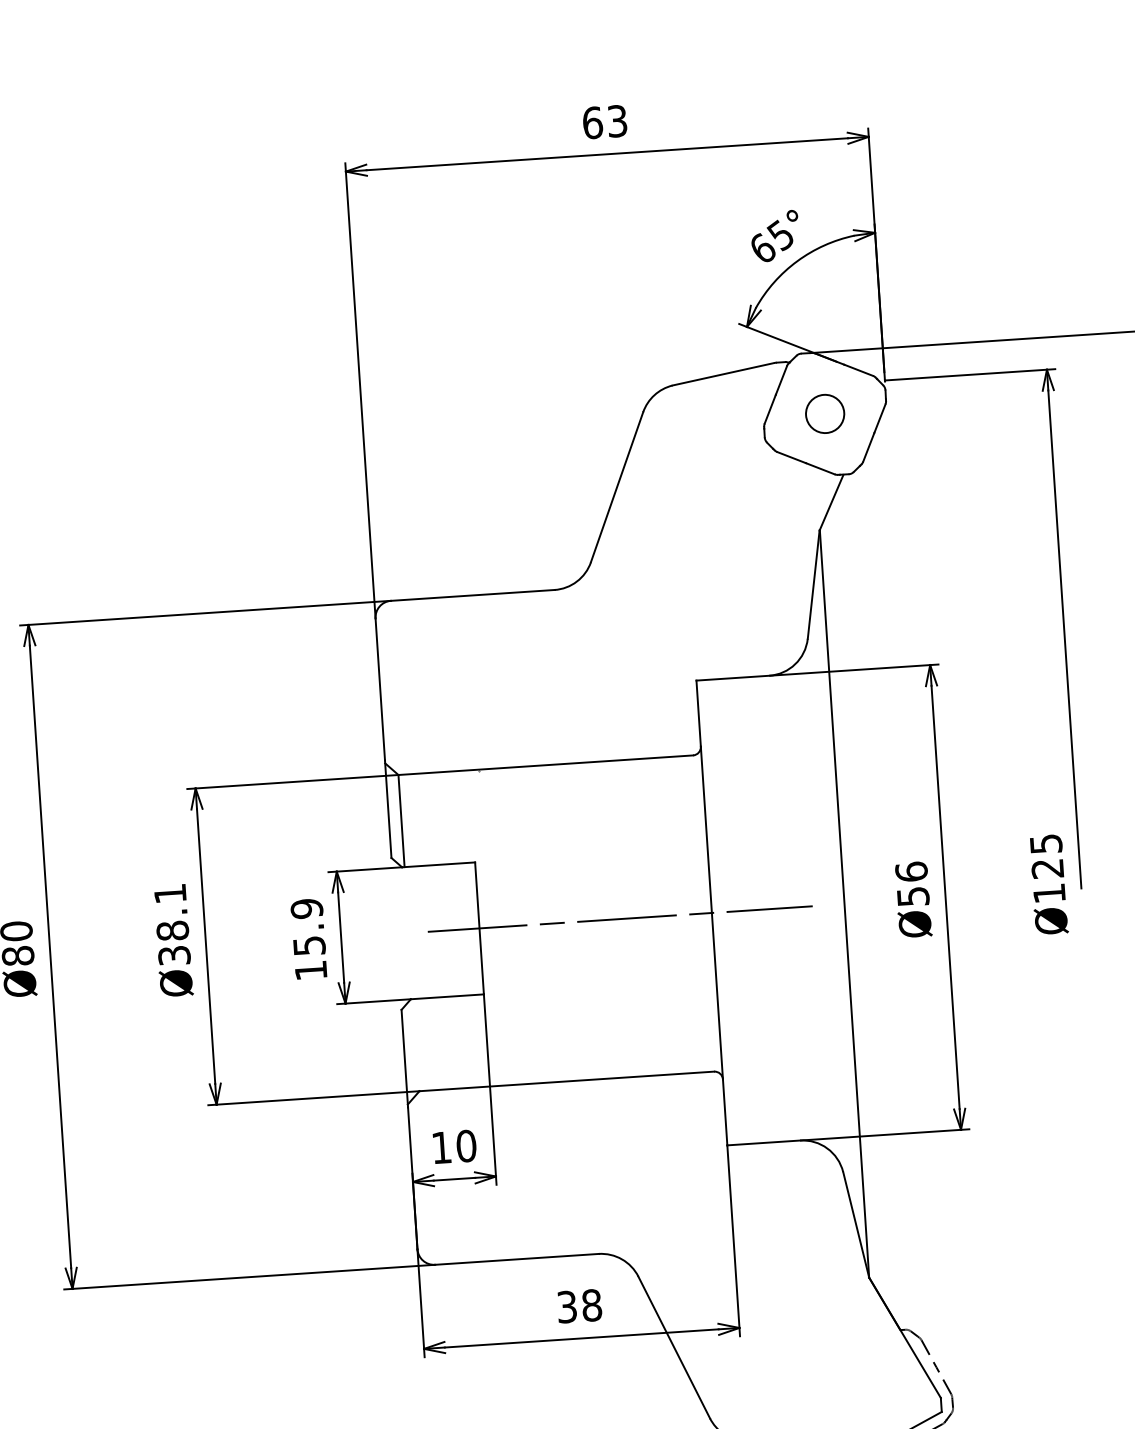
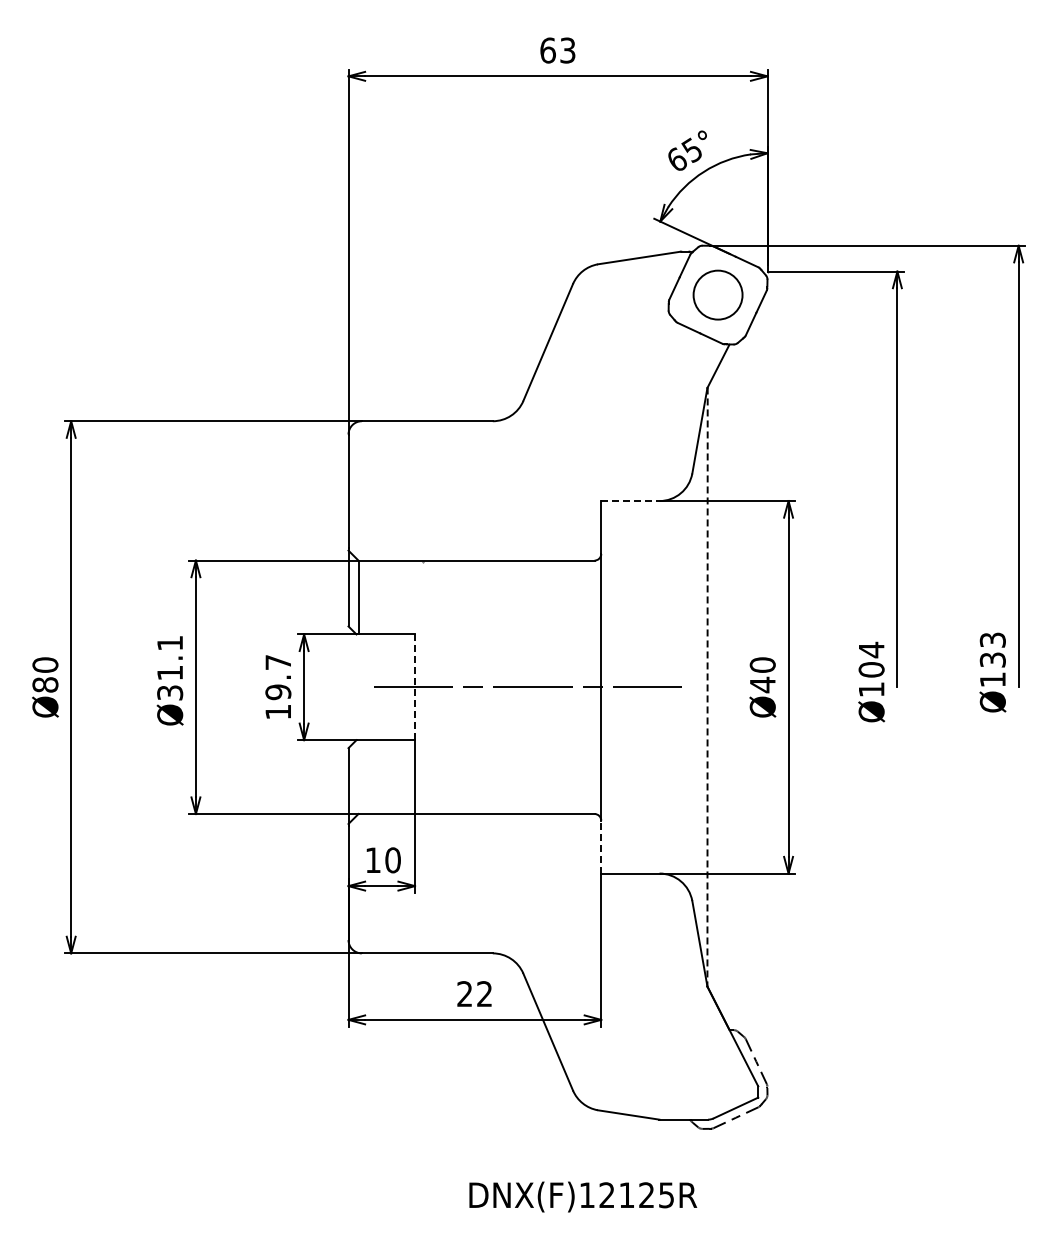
circle: (824, 413) -> (717, 294), size x1.6
line: (732, 678) -> (630, 501), solid -> dashed
text: (1046, 855) -> (871, 659), Ø125 -> Ø104
text: (912, 884) -> (762, 675), Ø56 -> Ø40
line: (844, 904) -> (707, 687), solid -> dashed
text: (308, 927) -> (278, 677), 15.9 -> 19.7
line: (480, 928) -> (415, 687), solid -> dashed
text: (173, 930) -> (170, 672), Ø38.1 -> Ø31.1
line: (725, 1111) -> (601, 846), solid -> dashed
text: (579, 1306) -> (474, 994), 38 -> 22

